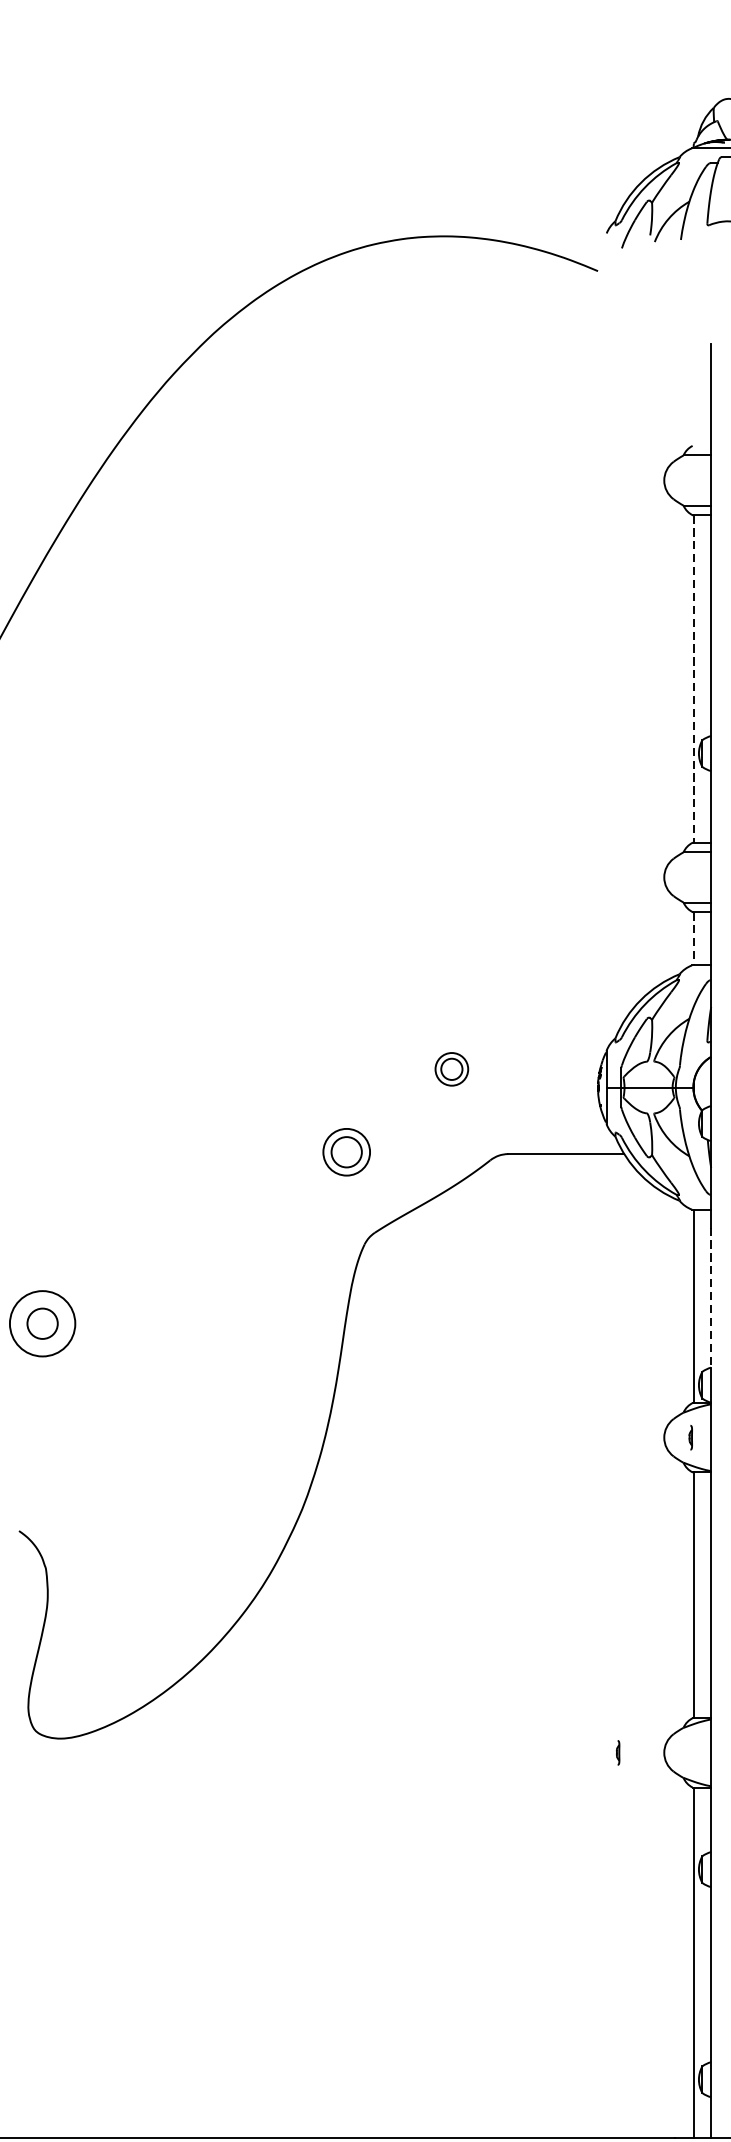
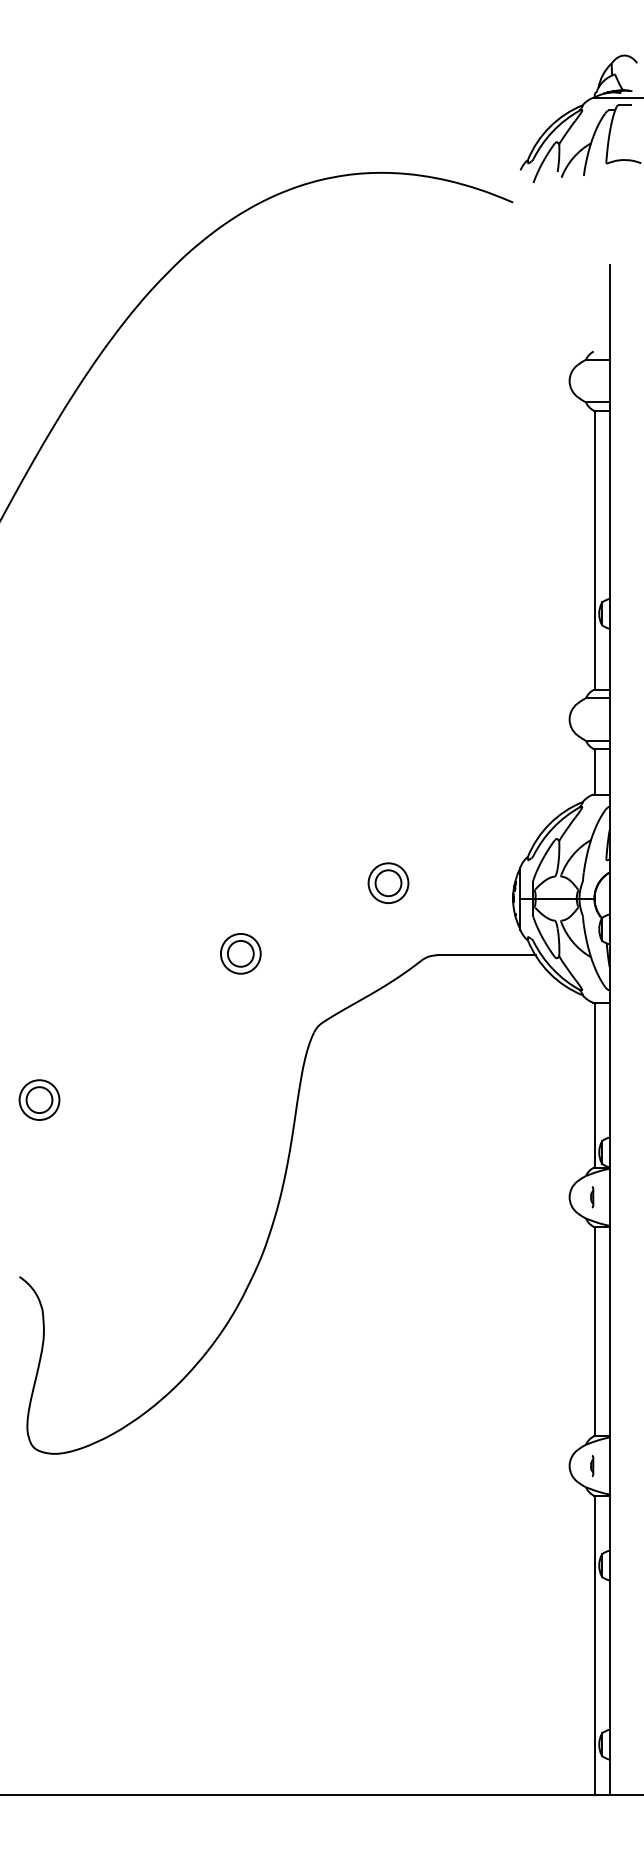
line: (693, 679) -> (594, 550), dashed -> solid
line: (693, 938) -> (594, 771), dashed -> solid
part: (451, 1068) -> (388, 882), size x1.43
part: (346, 1151) -> (240, 953), moved
line: (711, 1297) -> (609, 1077), dashed -> solid
circle: (42, 1324) -> (39, 1100), size x0.71
line: (618, 1752) -> (592, 1465), moved

